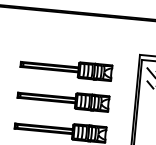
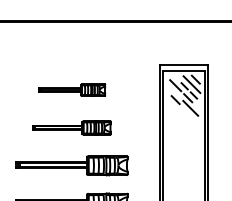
part: (65, 68) -> (71, 89), size x0.6
part: (62, 99) -> (71, 127), size x0.7

